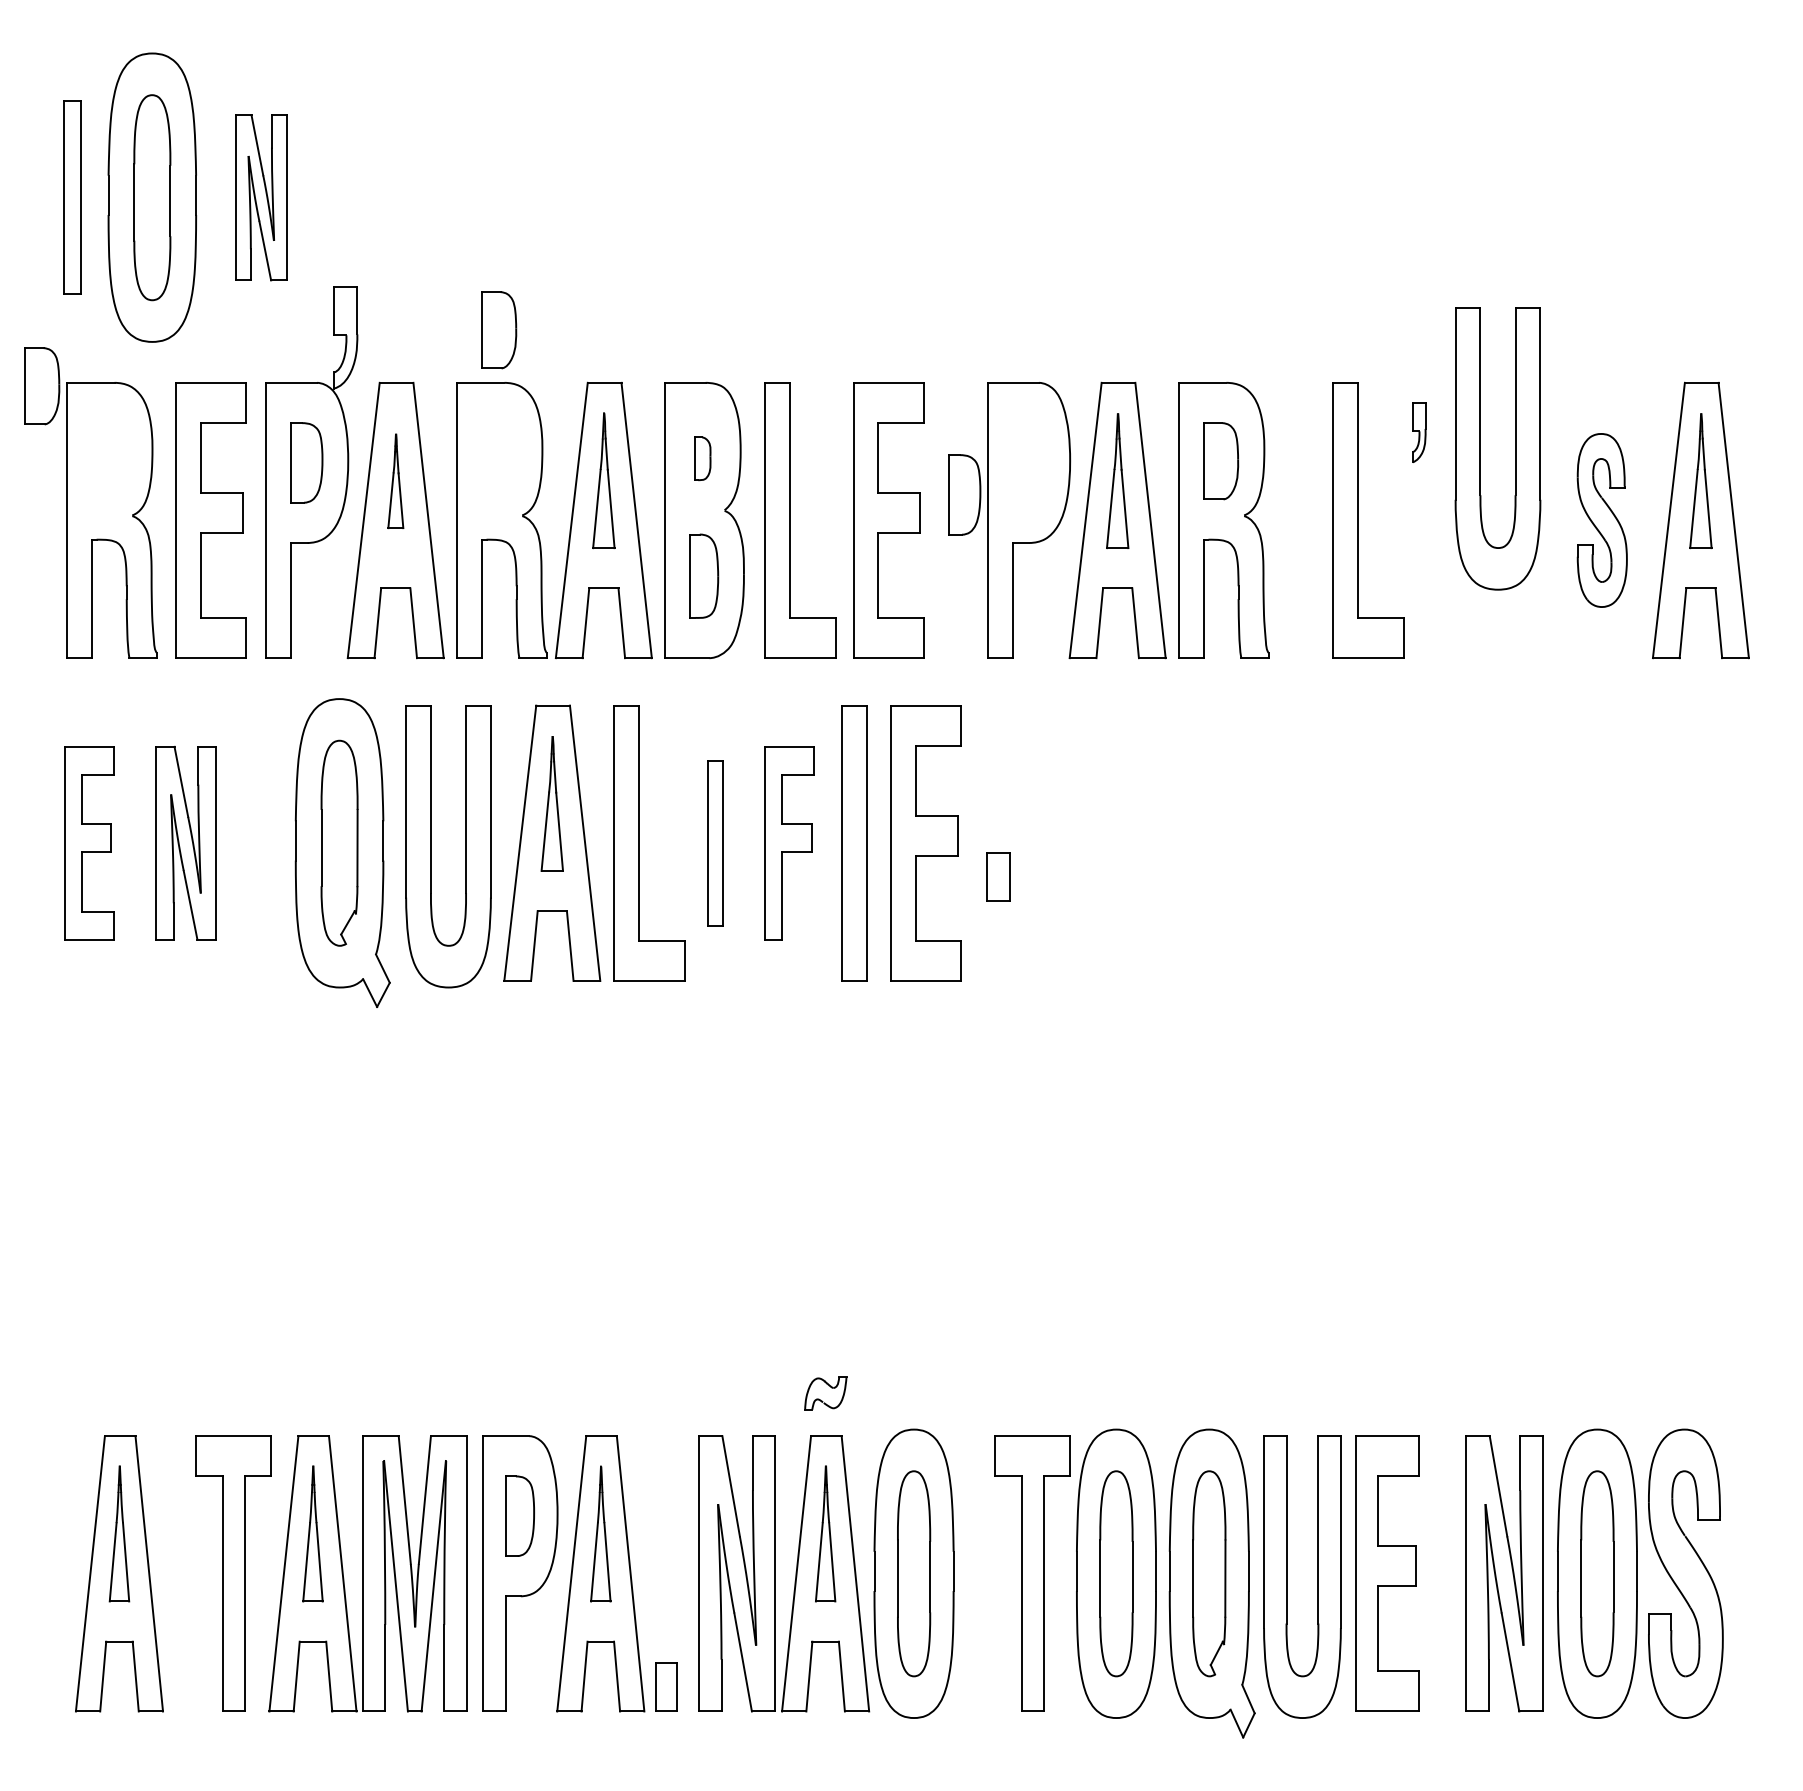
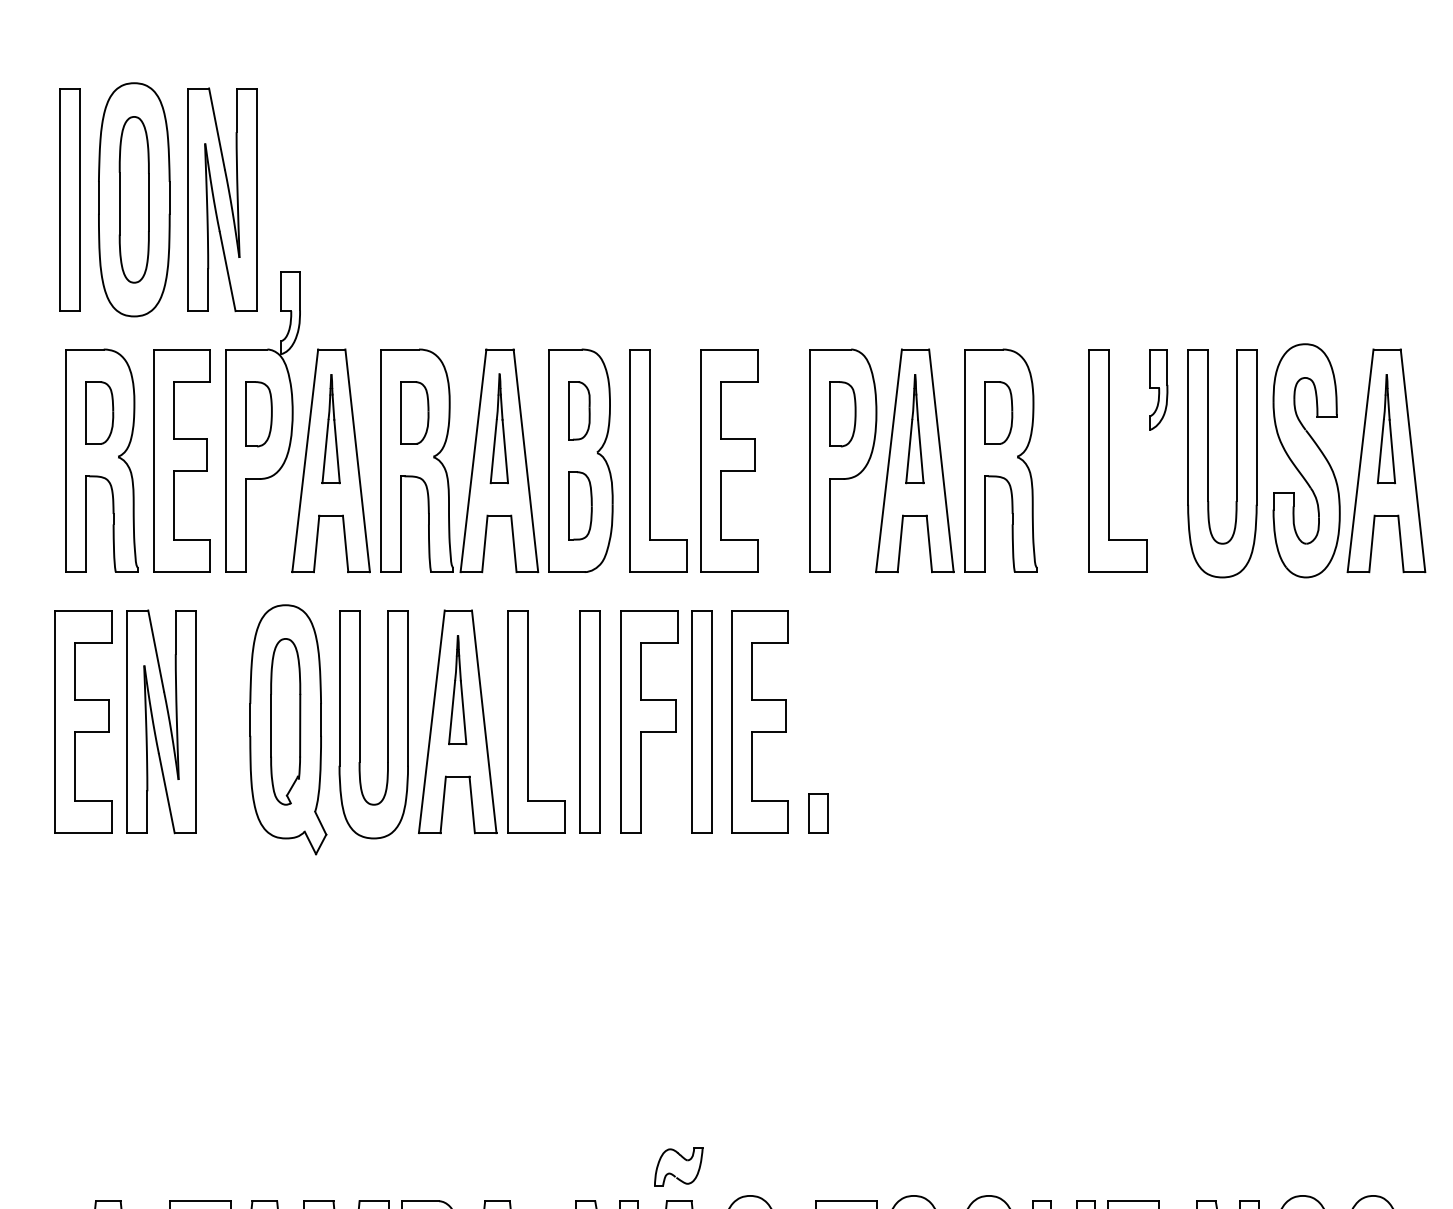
part: (72, 197) -> (69, 199), size x1.43
part: (261, 197) -> (222, 199), size x1.67
part: (499, 330) -> (415, 413), moved
part: (42, 386) -> (99, 413), moved
part: (1418, 432) -> (1158, 389), size x1.67
part: (1480, 448) -> (1208, 463), moved
part: (702, 458) -> (579, 410), size x1.67
part: (395, 481) -> (330, 429), size x1.43
part: (964, 494) -> (842, 413), moved
part: (1602, 520) -> (1306, 460), size x1.67
part: (185, 842) -> (161, 721), size x1.43
part: (88, 843) -> (82, 722), size x1.43
part: (715, 843) -> (589, 722), size x1.67
part: (789, 843) -> (649, 722), size x1.43
part: (998, 876) -> (818, 813), moved
part: (825, 1393) -> (678, 1166), size x1.43

